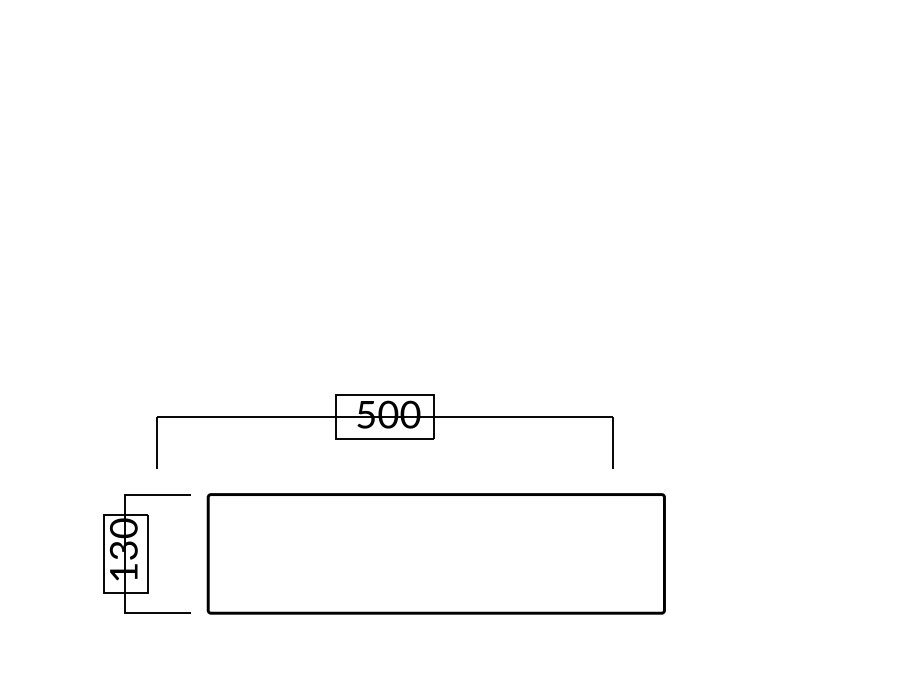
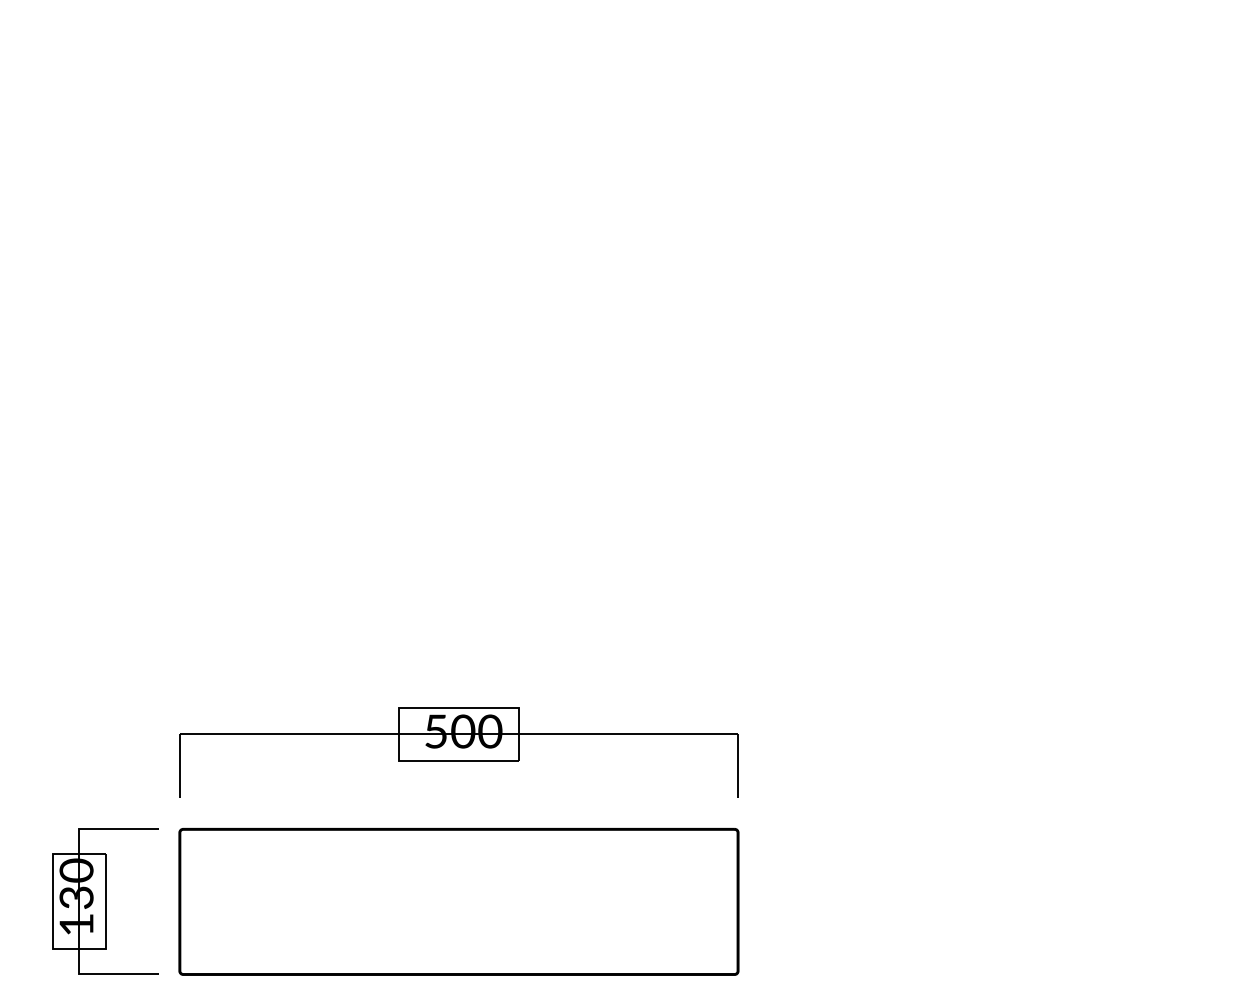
part: (384, 431) -> (458, 752), moved

